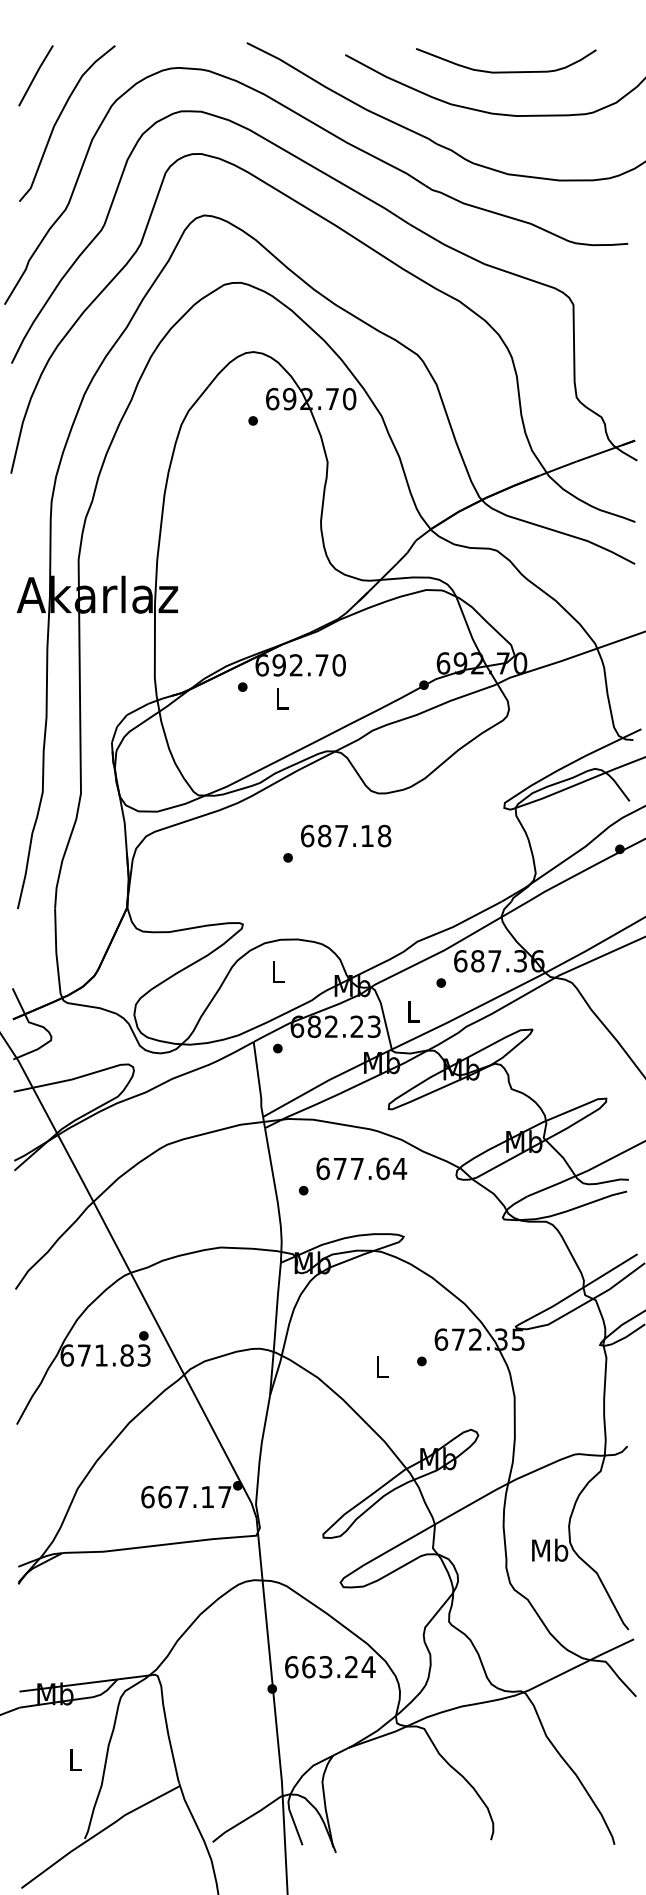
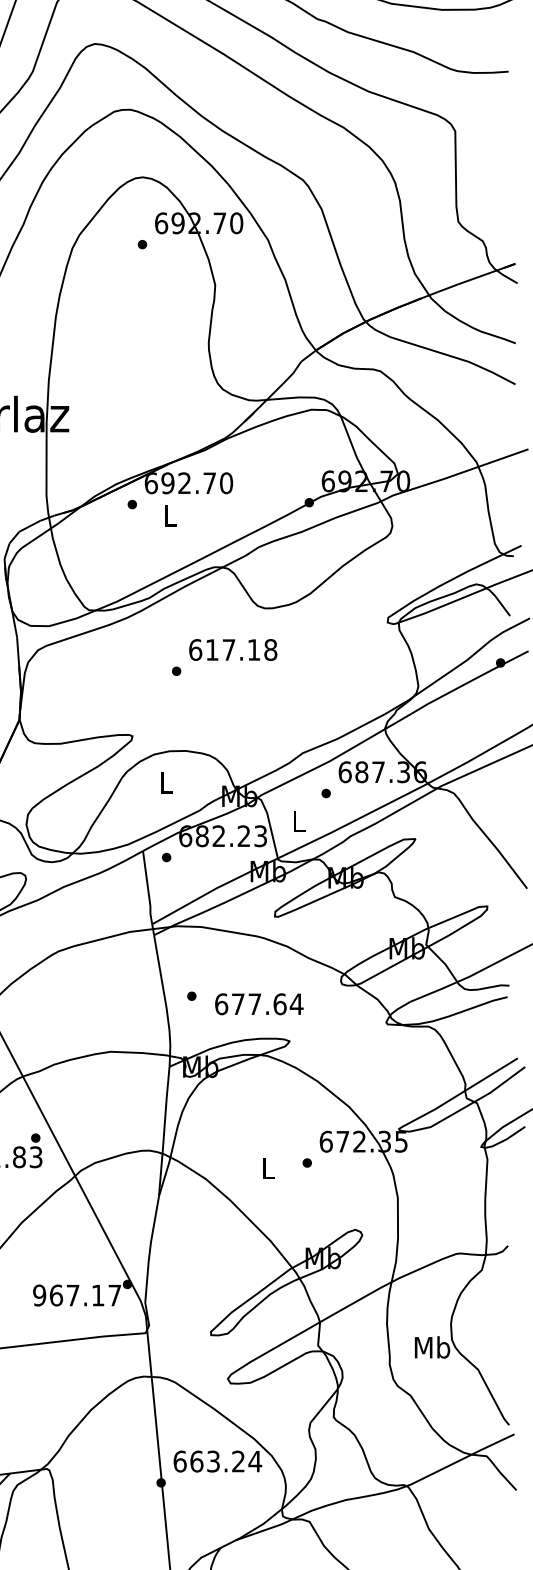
text: (324, 835) -> (212, 649), 687.18 -> 617.18
text: (361, 1168) -> (259, 1003), moved
text: (147, 1496) -> (39, 1294), 667.17 -> 967.17

